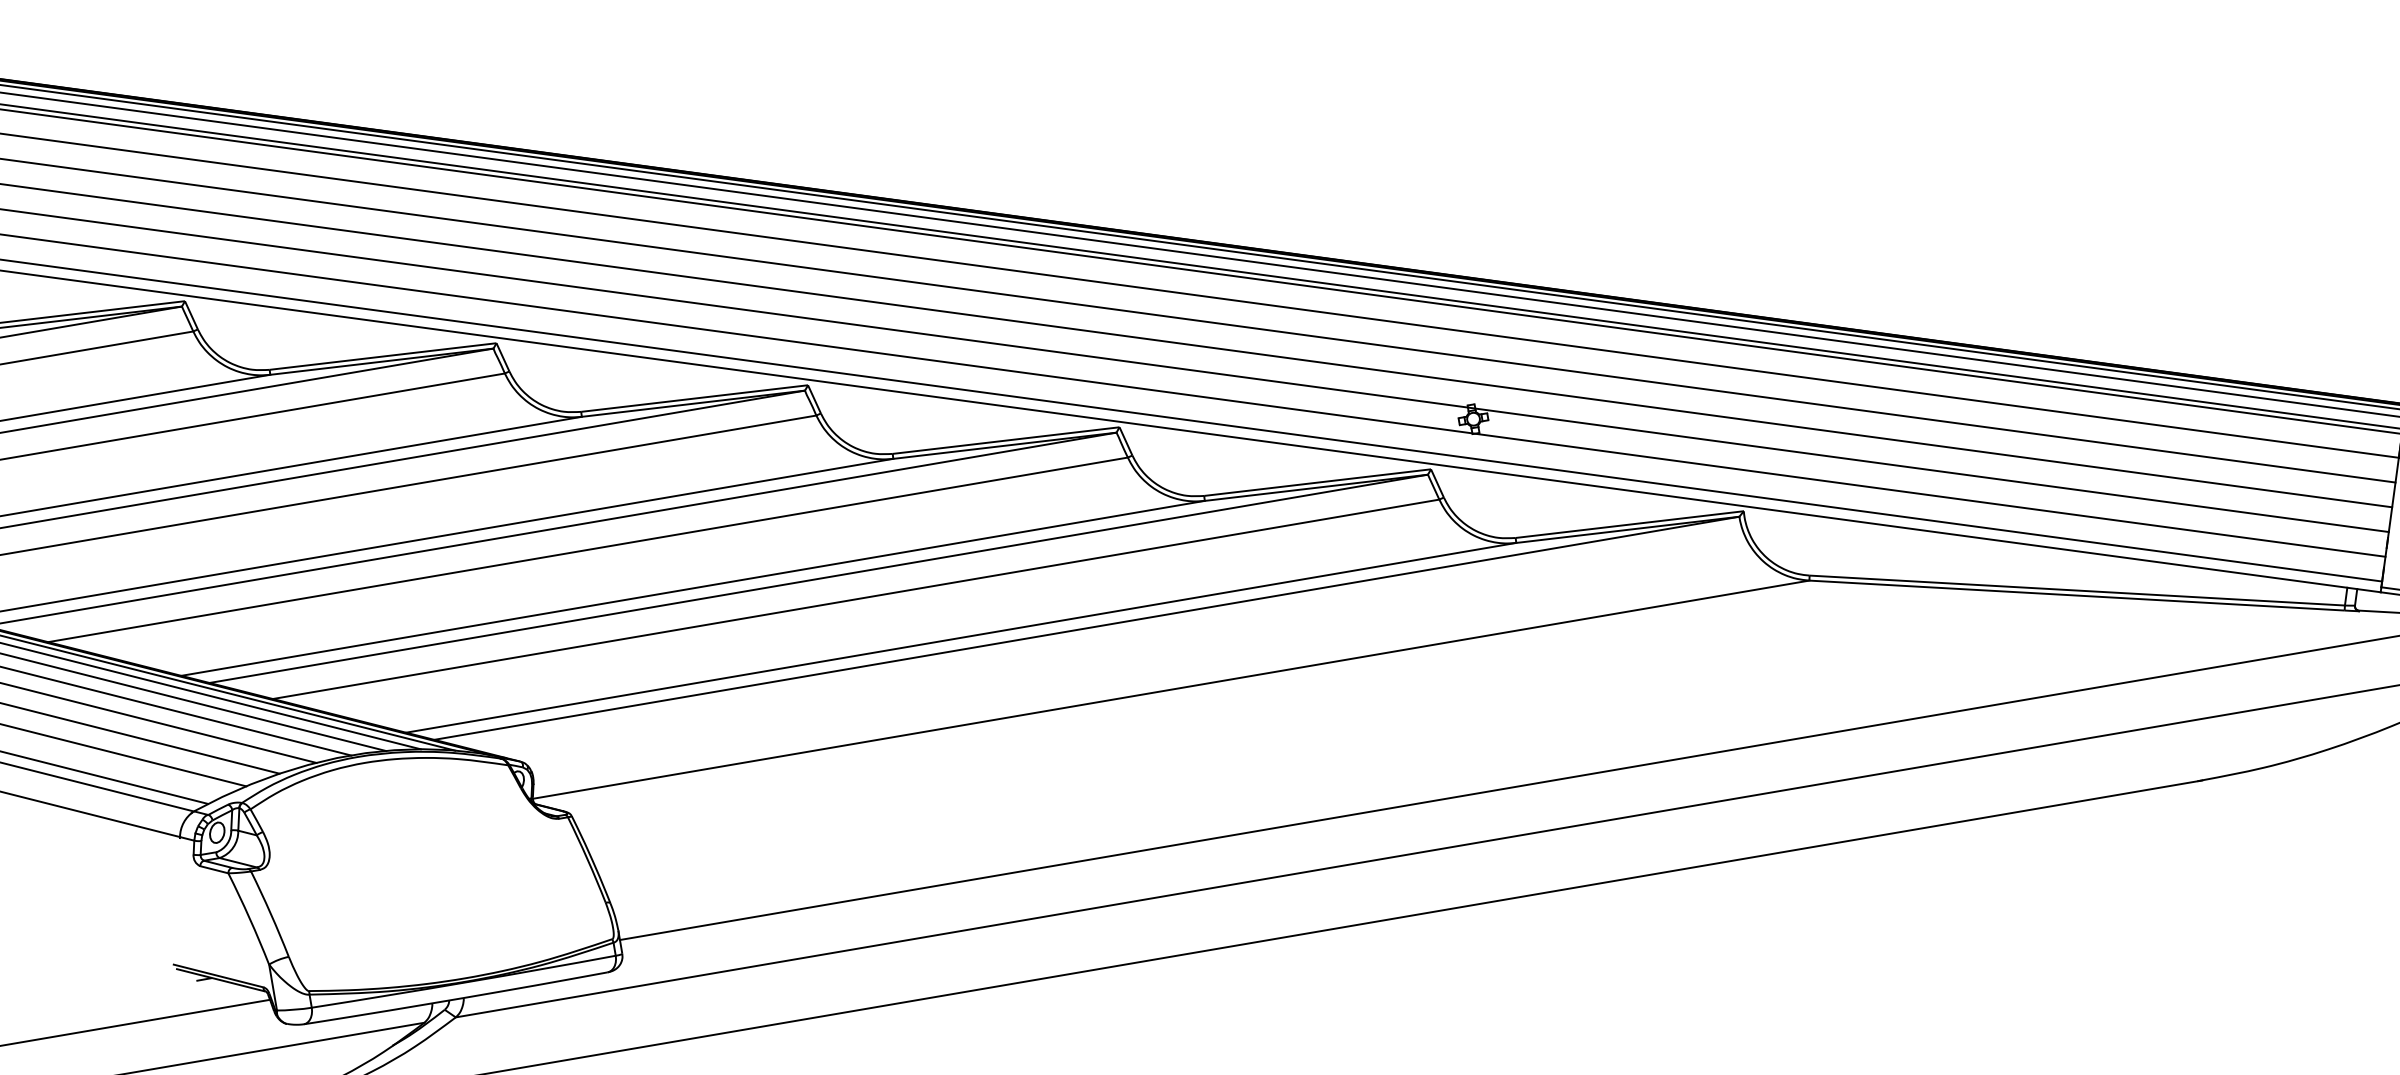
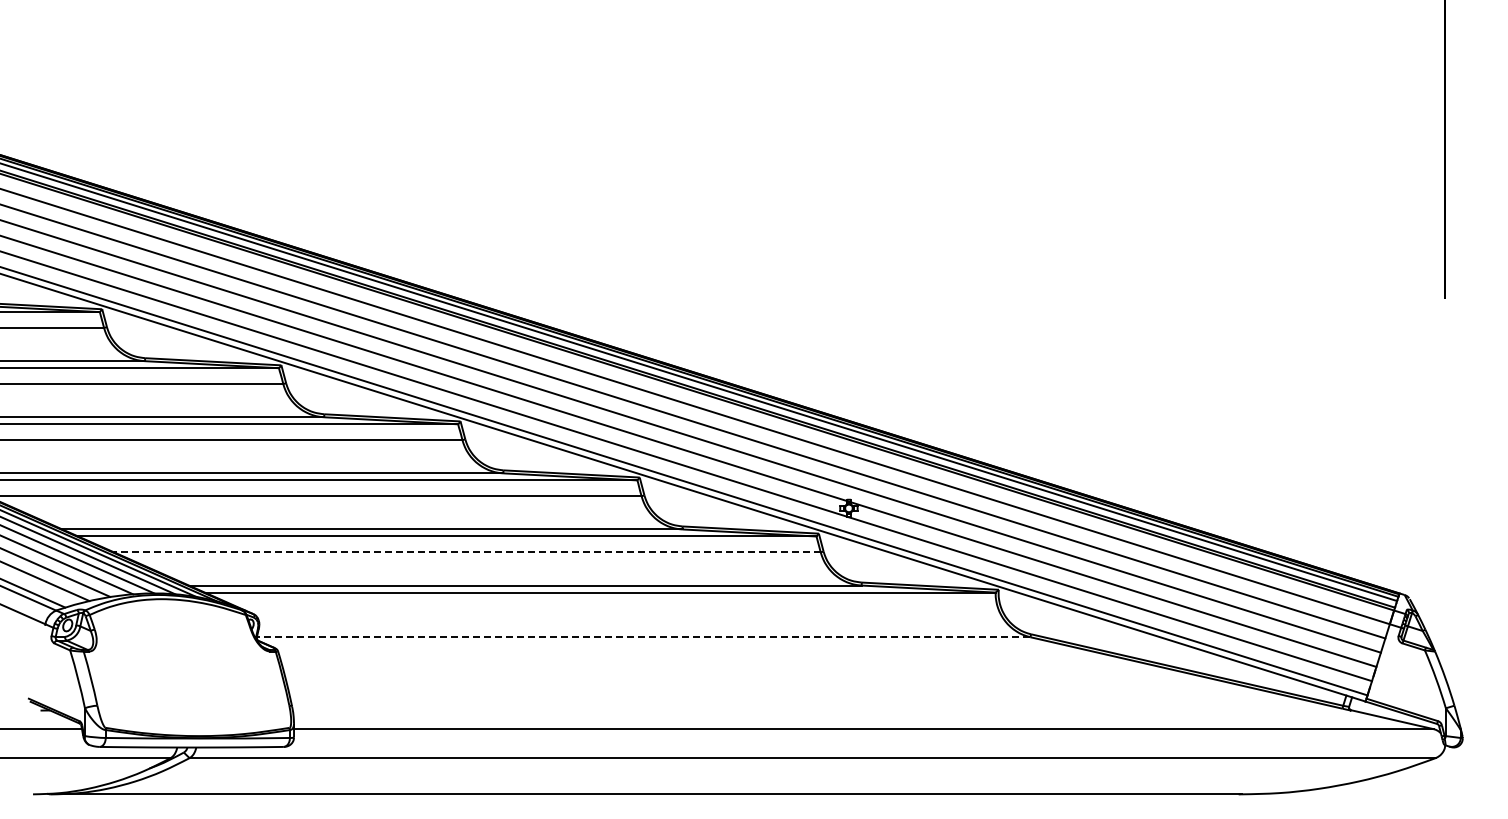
line: (854, 599) -> (466, 552), solid -> dashed
line: (1170, 690) -> (643, 637), solid -> dashed

